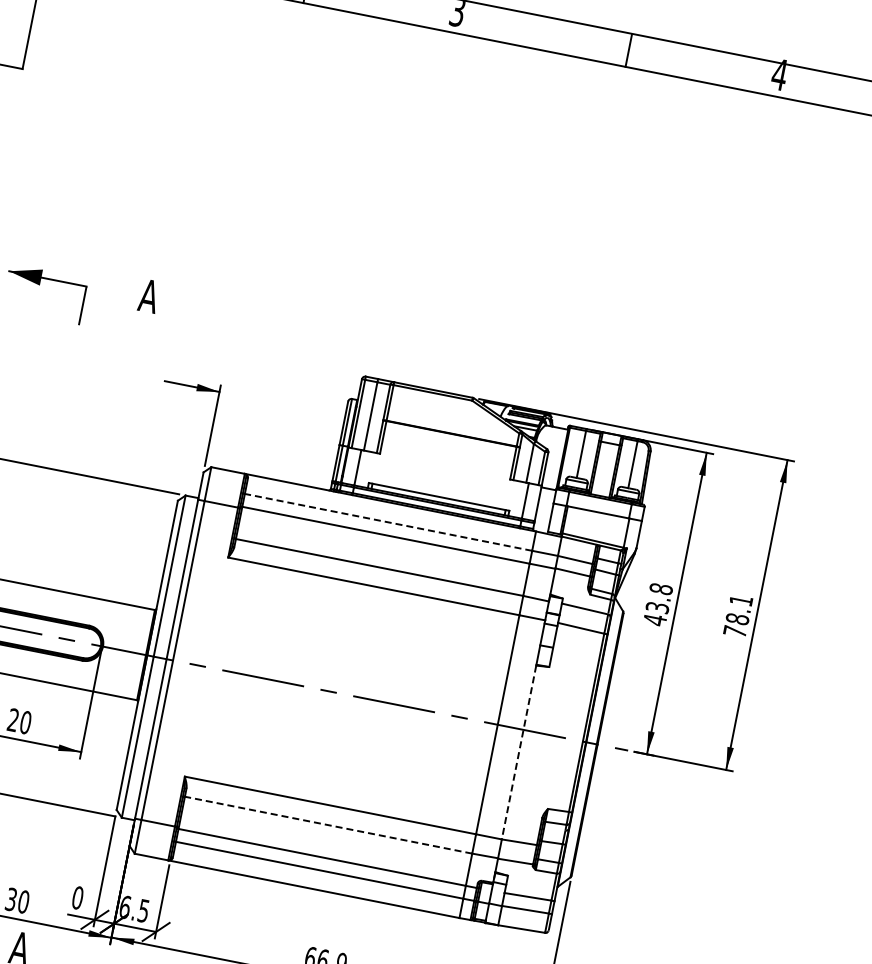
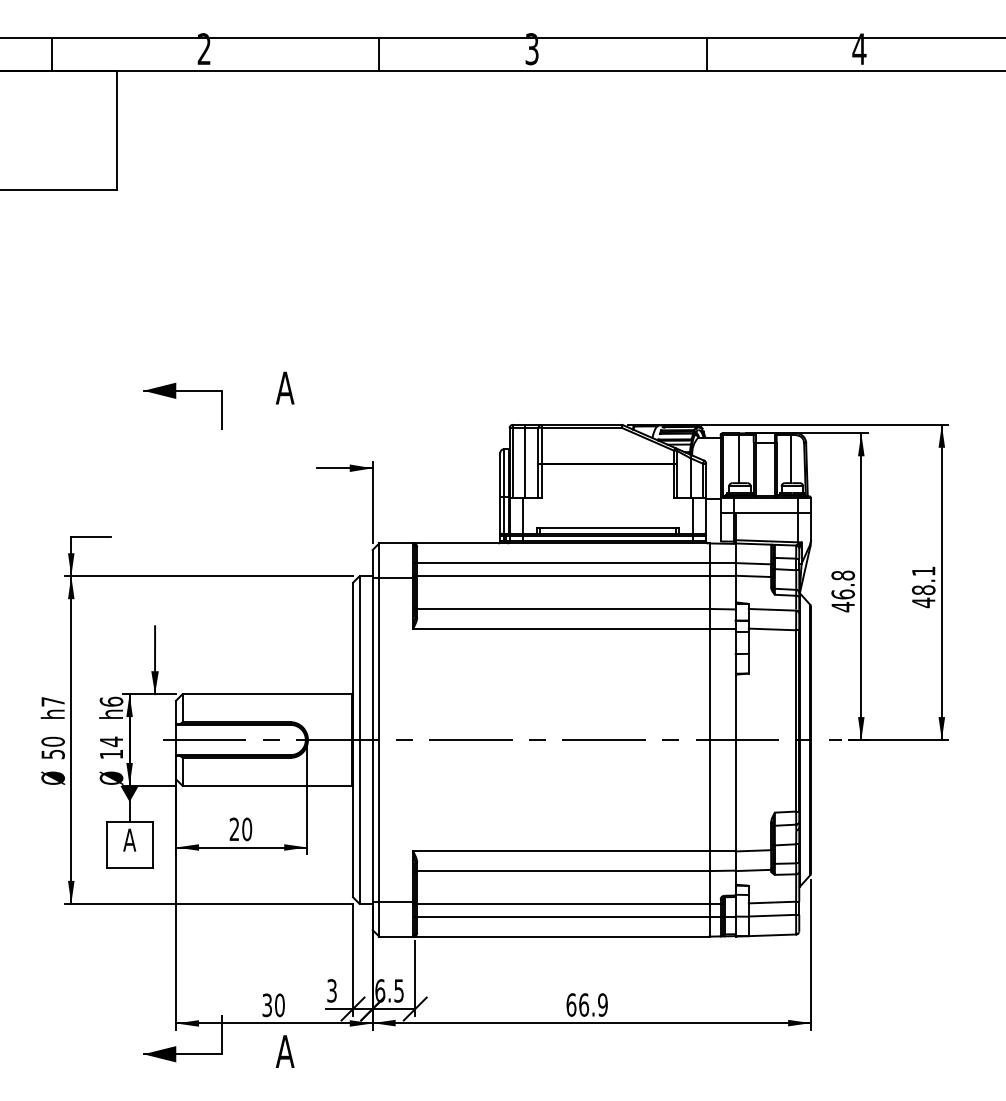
line: (387, 522) -> (562, 563), dashed -> solid
text: (657, 607) -> (843, 594), 43.8 -> 46.8
text: (734, 631) -> (923, 602), 78.1 -> 48.1
line: (518, 752) -> (735, 763), dashed -> solid
line: (327, 825) -> (562, 871), dashed -> solid
text: (77, 897) -> (331, 990), 0 -> 3

